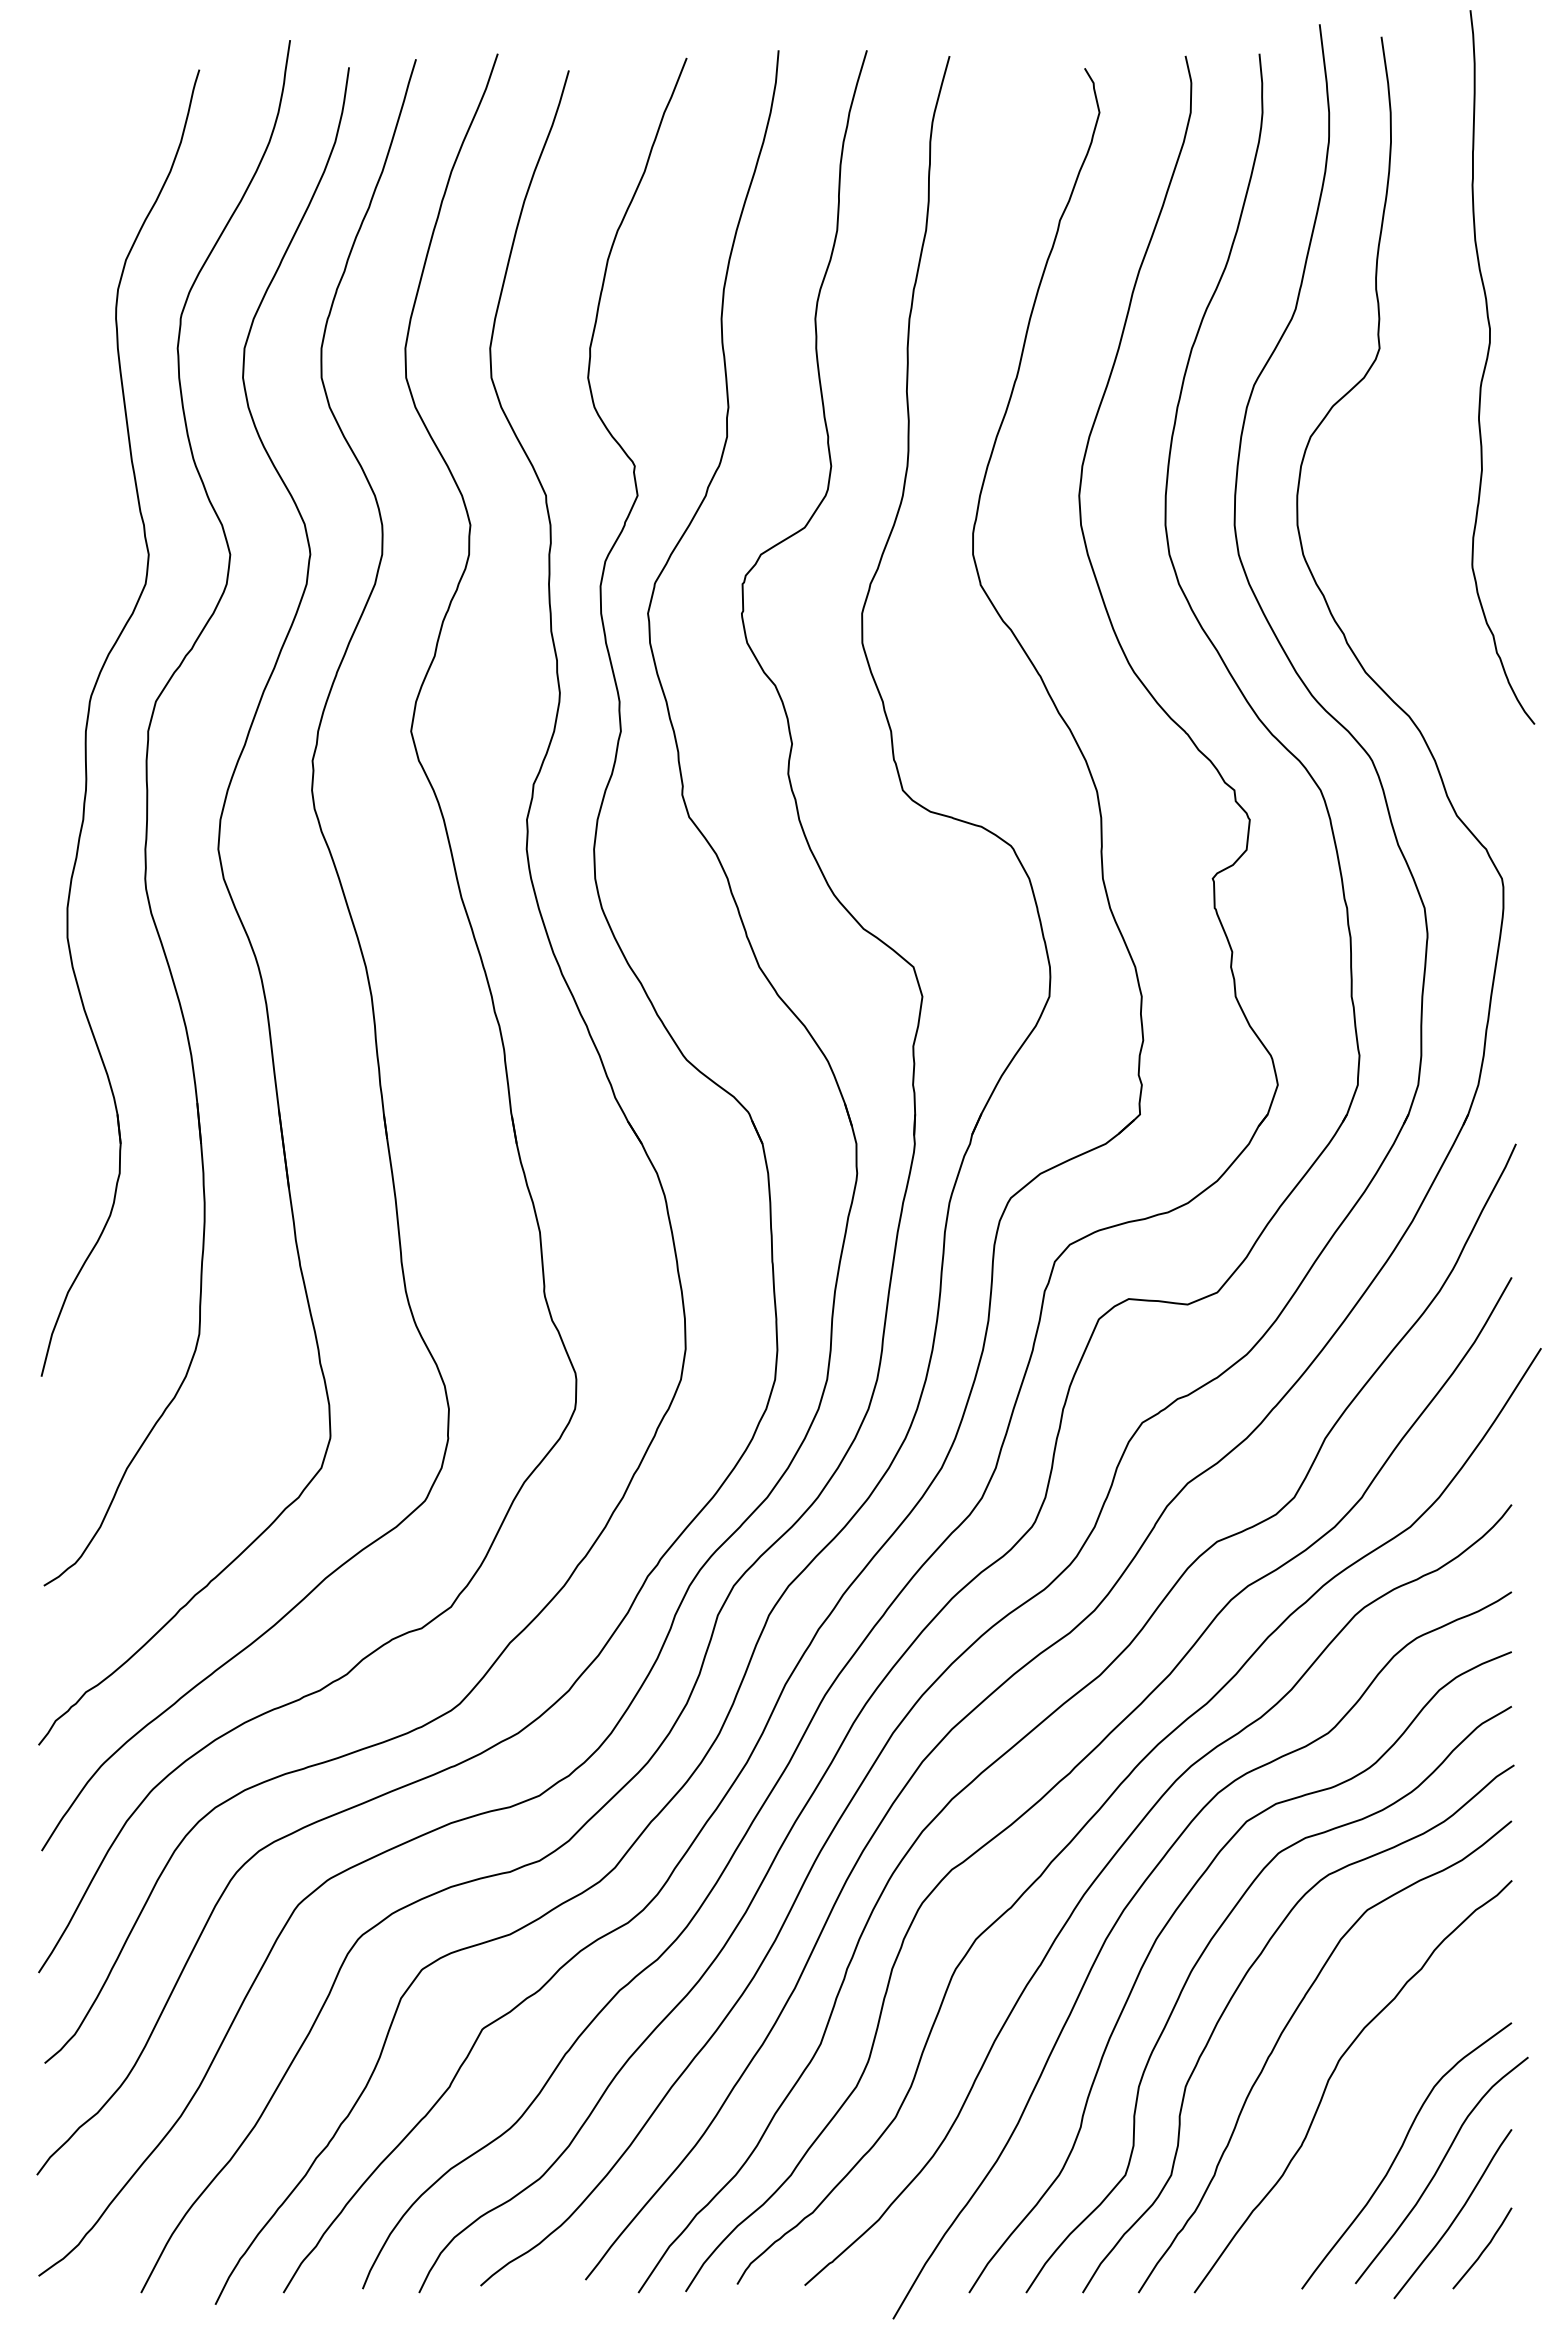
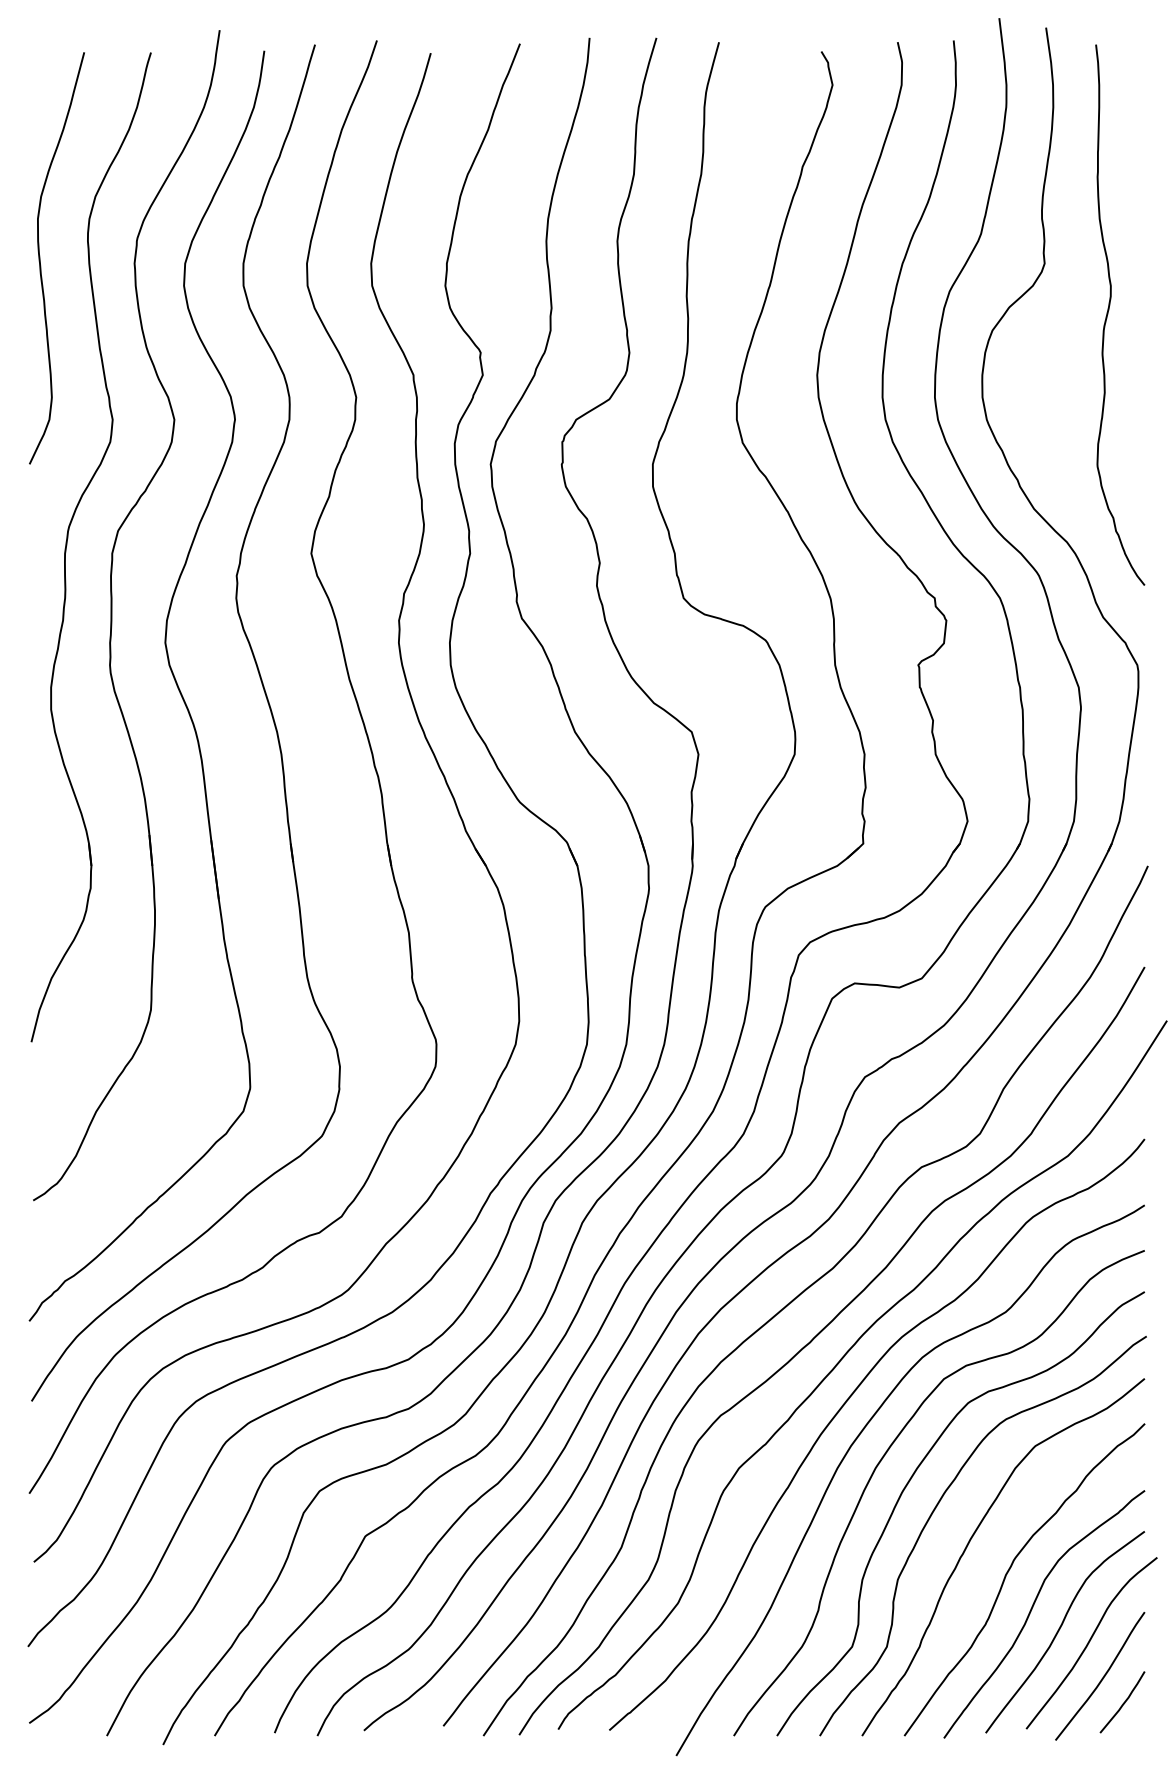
curve: (53, 342) -> (40, 259), added
curve: (1487, 362) -> (1108, 311), moved
curve: (1363, 2125) -> (1032, 1609), added

